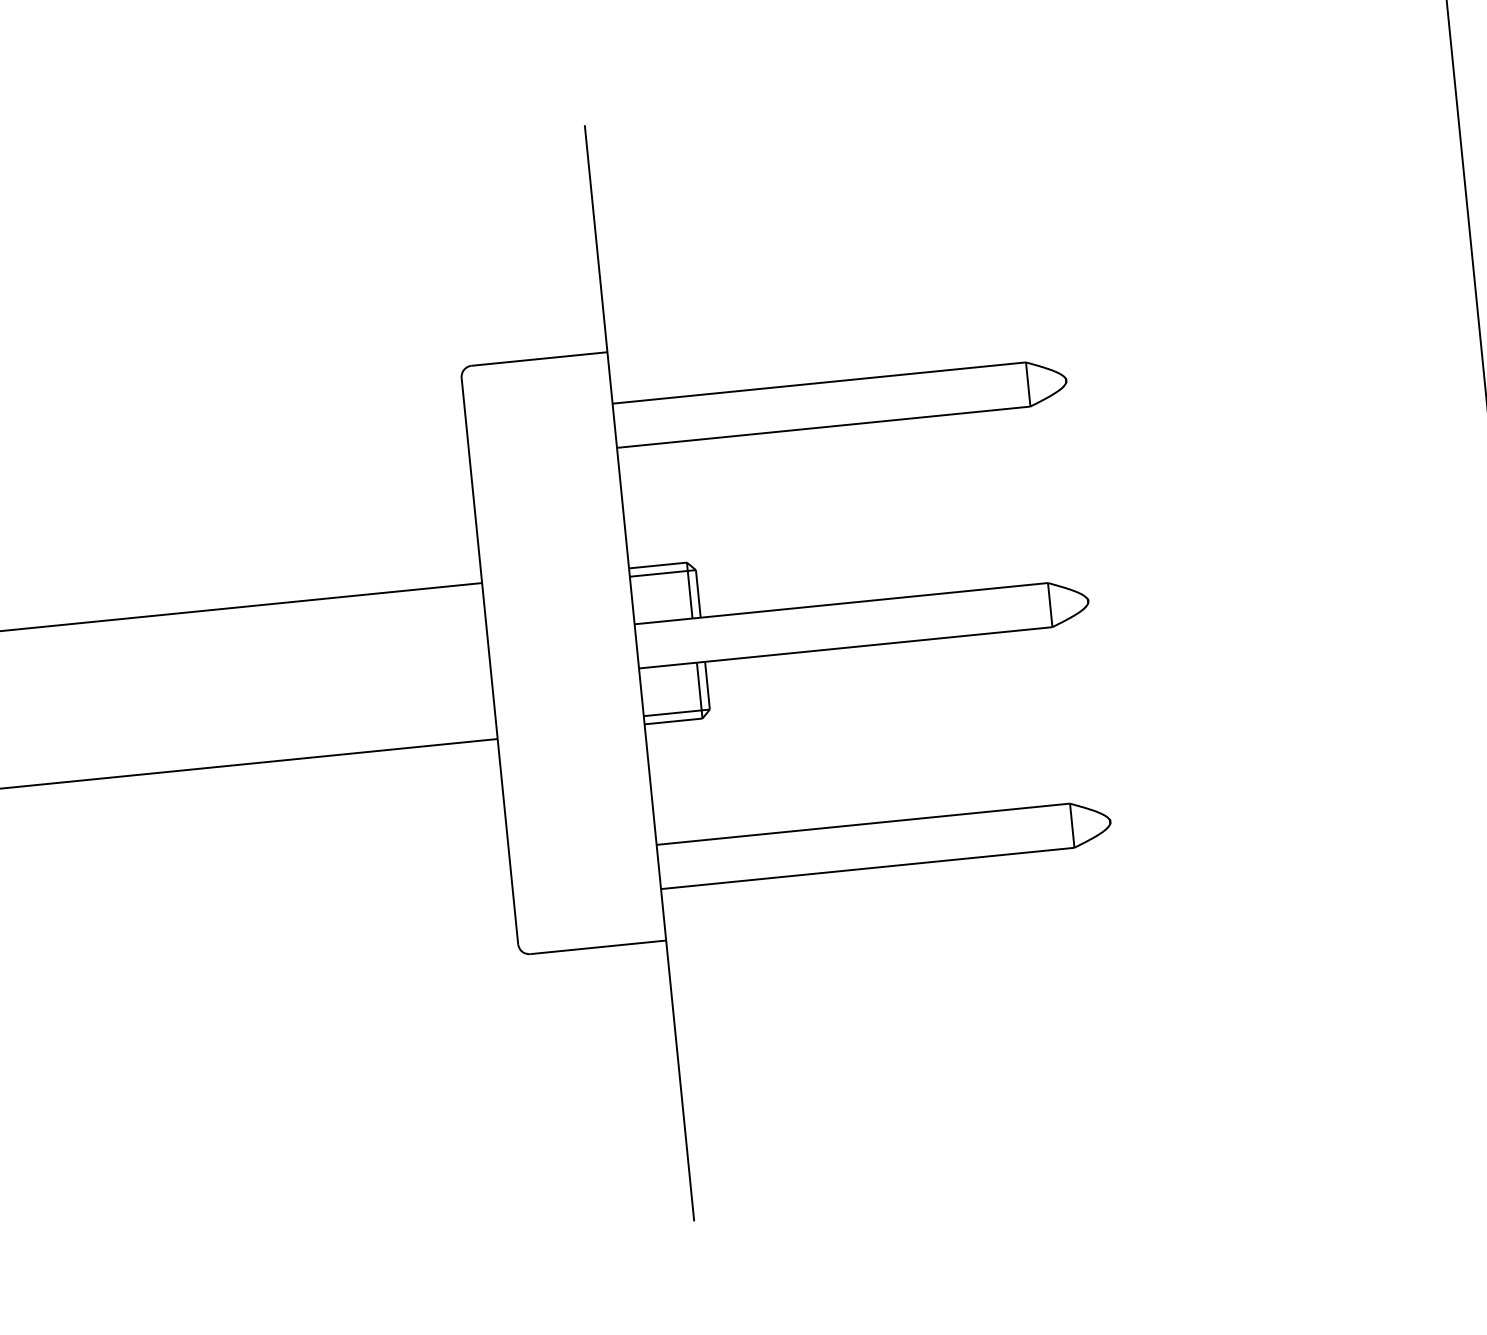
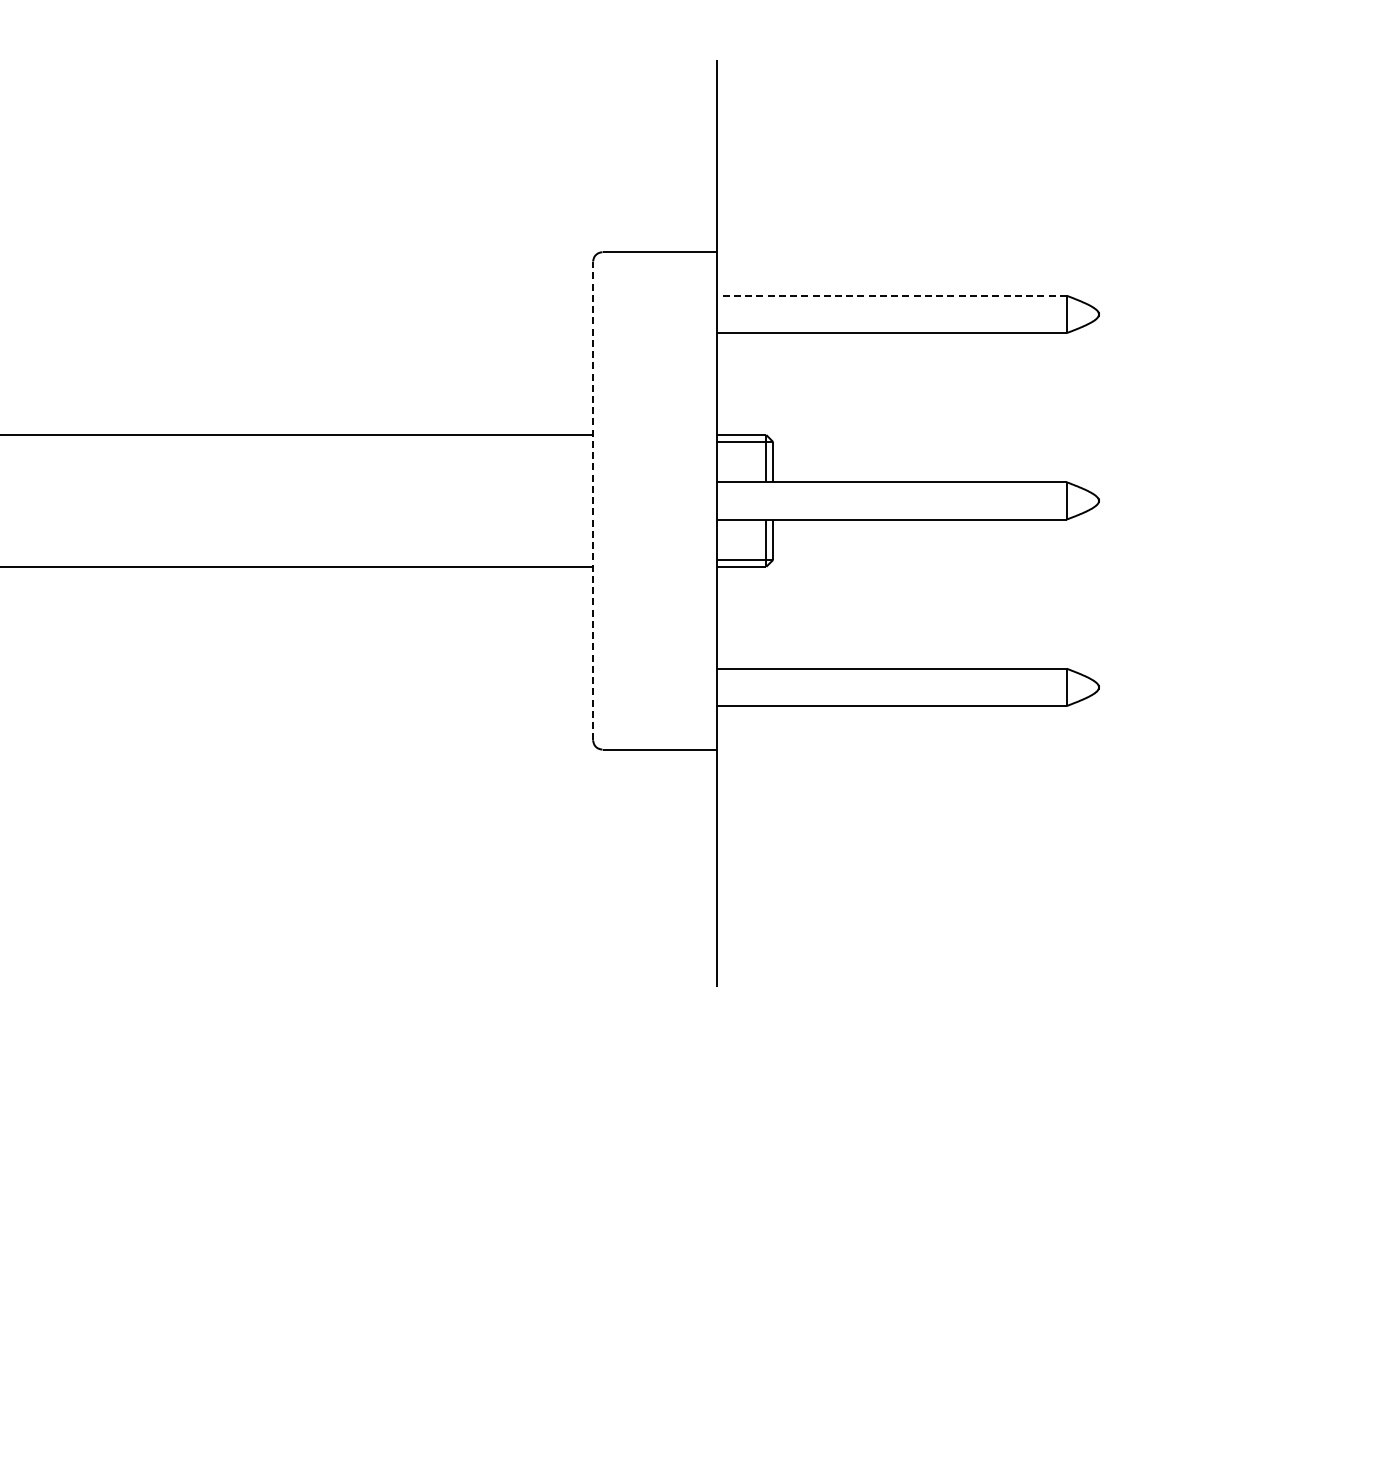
line: (819, 382) -> (892, 295), solid -> dashed
line: (490, 660) -> (593, 500), solid -> dashed

